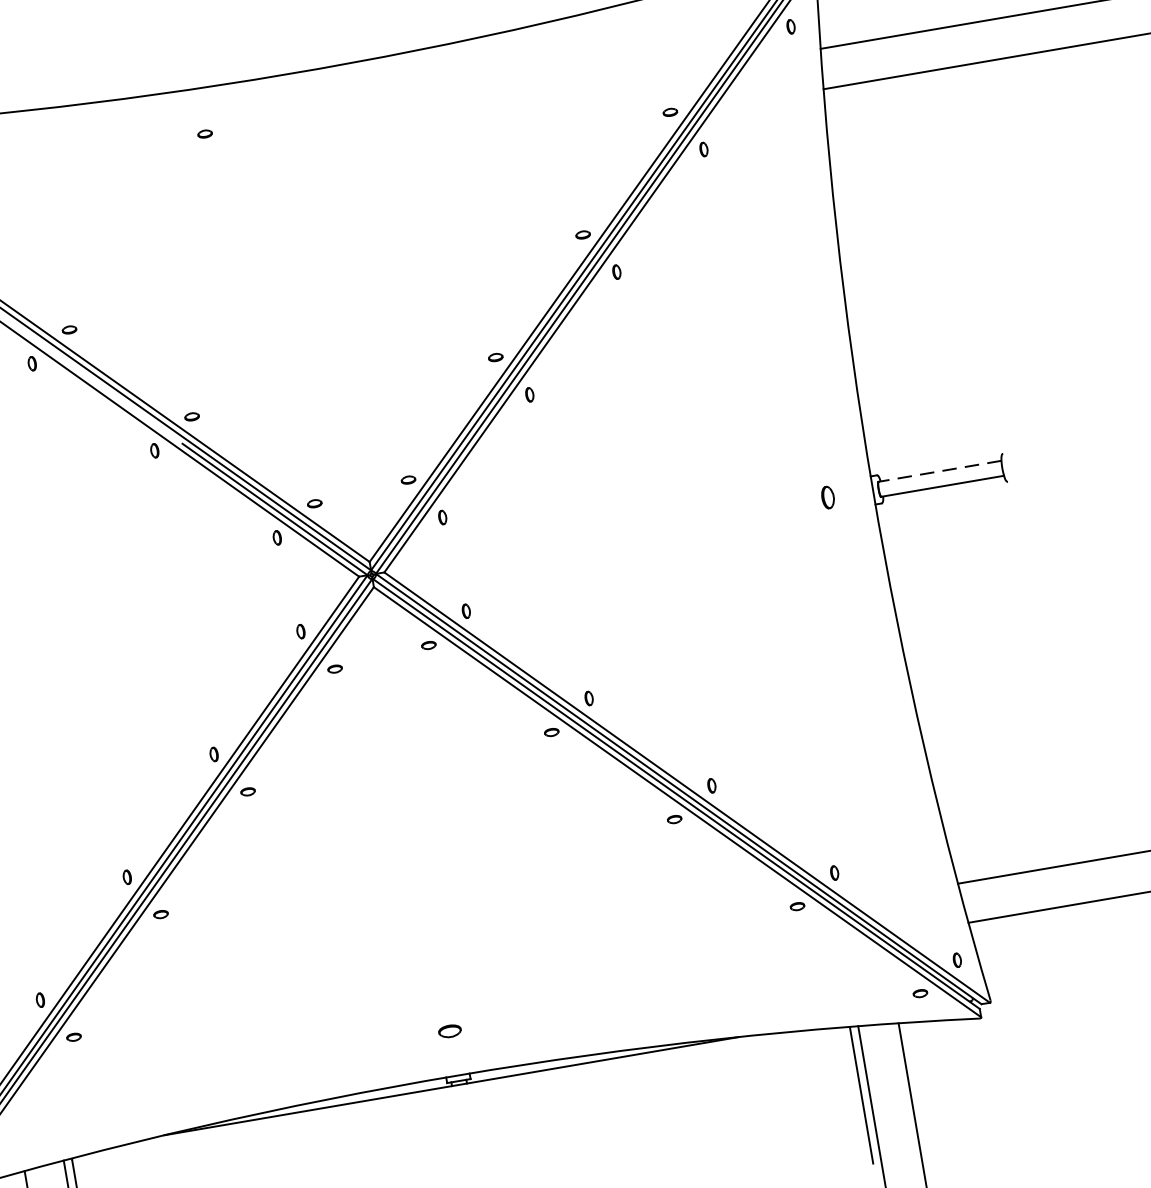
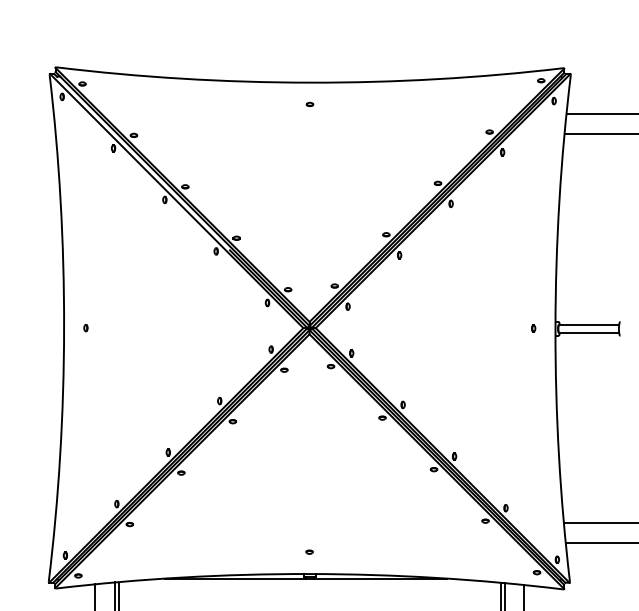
part: (203, 132) -> (309, 103), moved
line: (939, 472) -> (588, 325), dashed -> solid
part: (828, 497) -> (533, 328), size x0.62
part: (449, 1029) -> (309, 551), size x0.62

